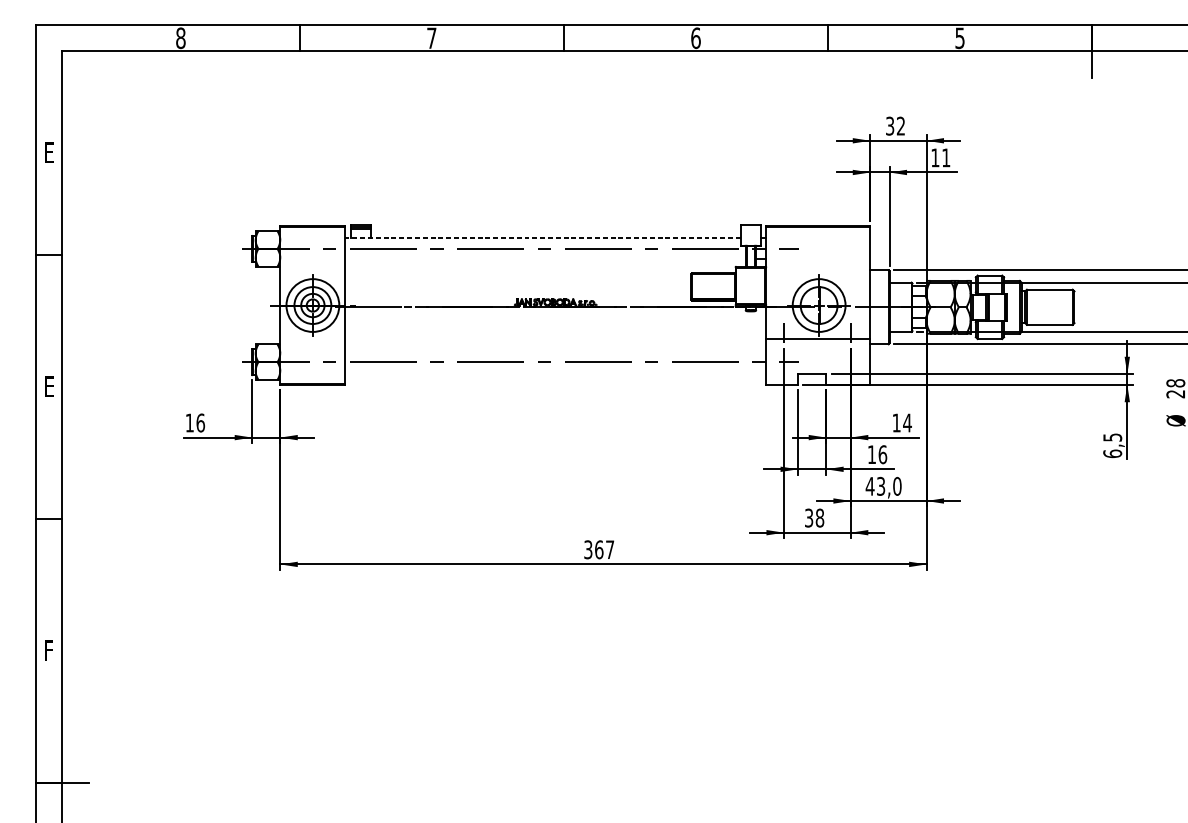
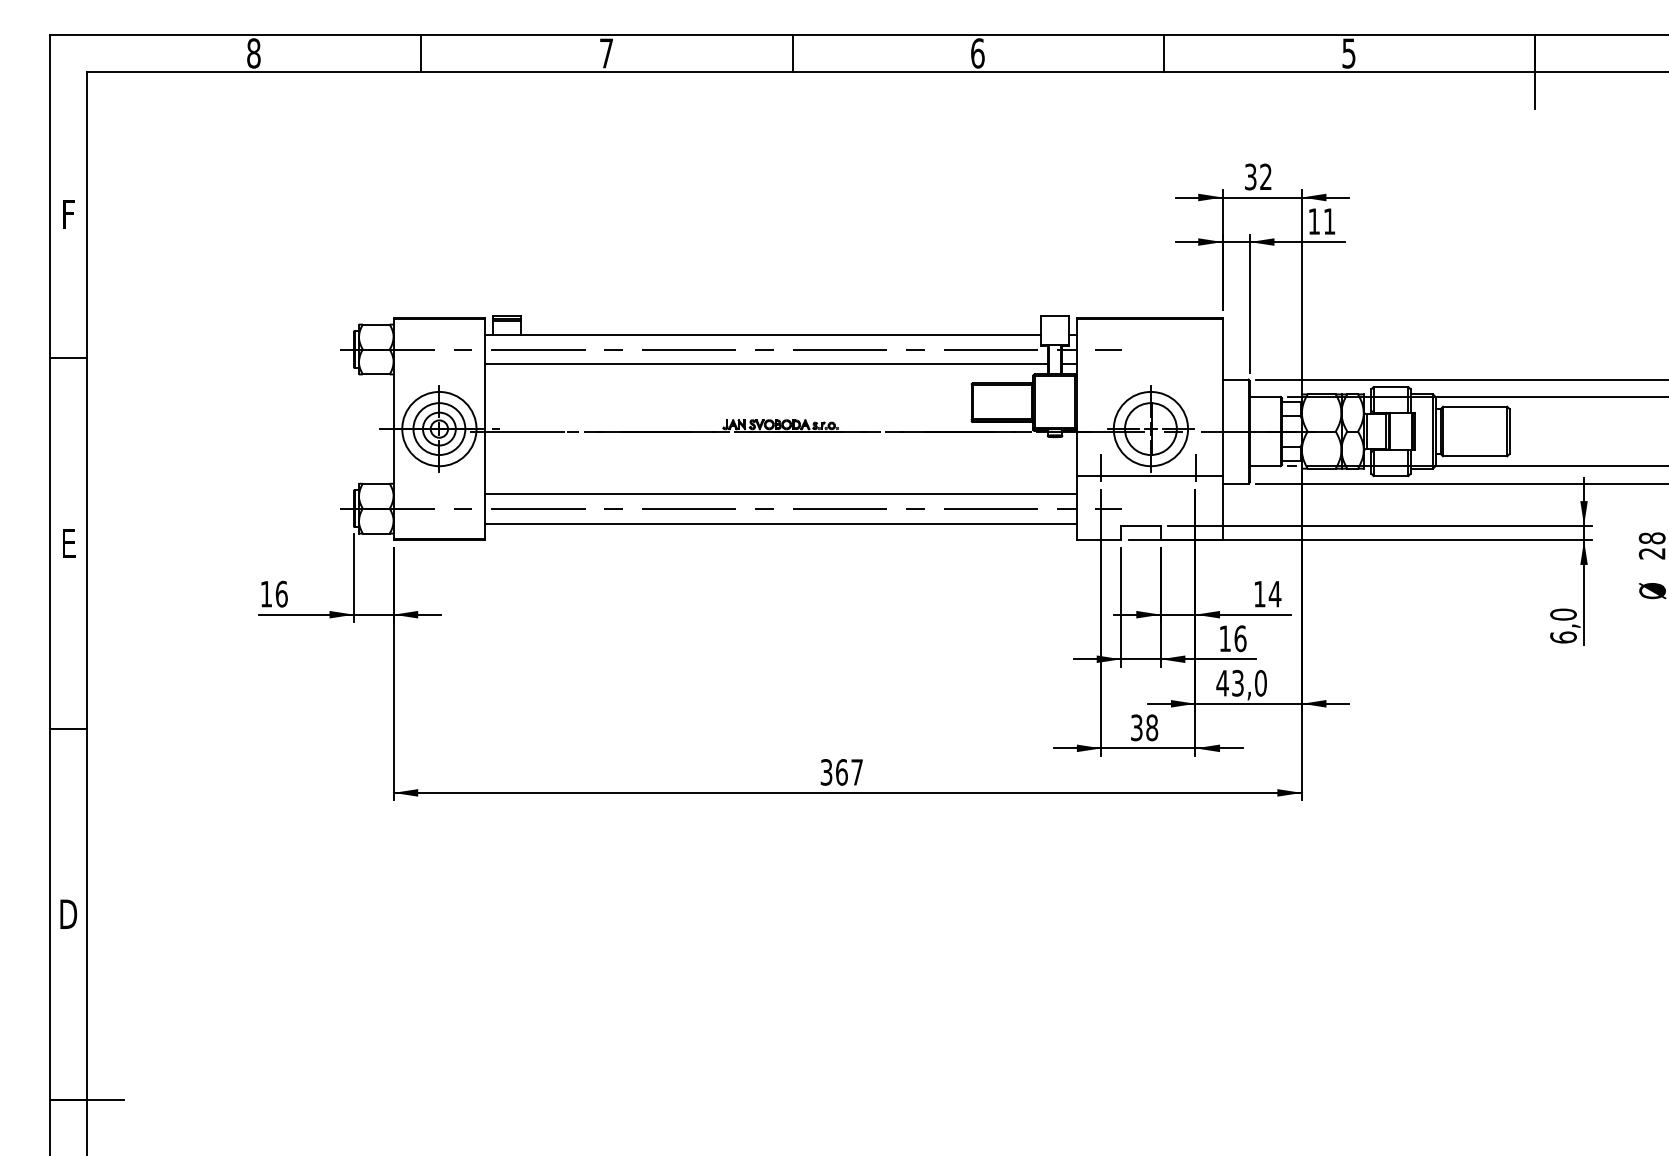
text: (48, 152) -> (68, 214), E -> F
line: (543, 238) -> (763, 334), dashed -> solid
line: (545, 259) -> (766, 364), added
line: (555, 351) -> (780, 493), added
line: (555, 372) -> (780, 523), added
text: (1112, 437) -> (1563, 614), 6,5 -> 6,0
text: (48, 650) -> (68, 914), F -> D

